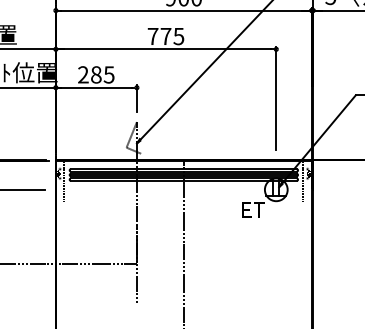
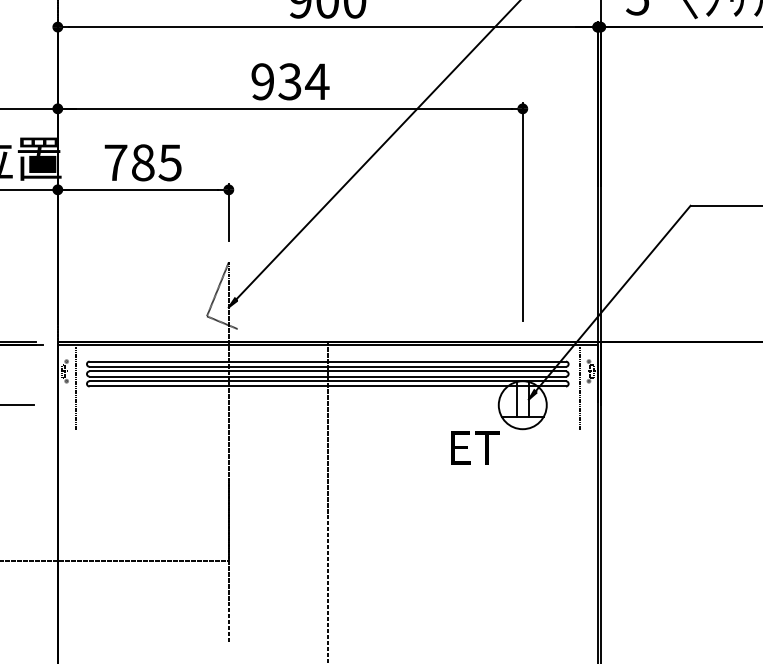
text: (165, 36) -> (289, 81), 775 -> 934
text: (83, 74) -> (116, 161), 285 -> 785

